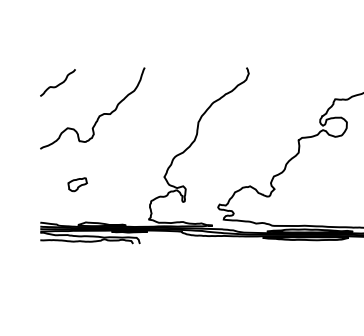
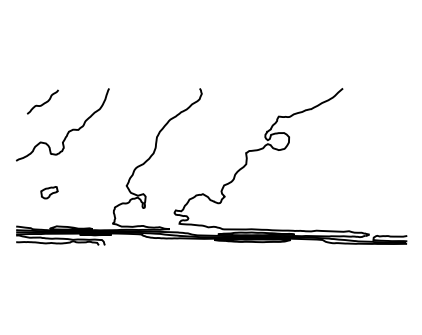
curve: (58, 83) -> (43, 102), moved

